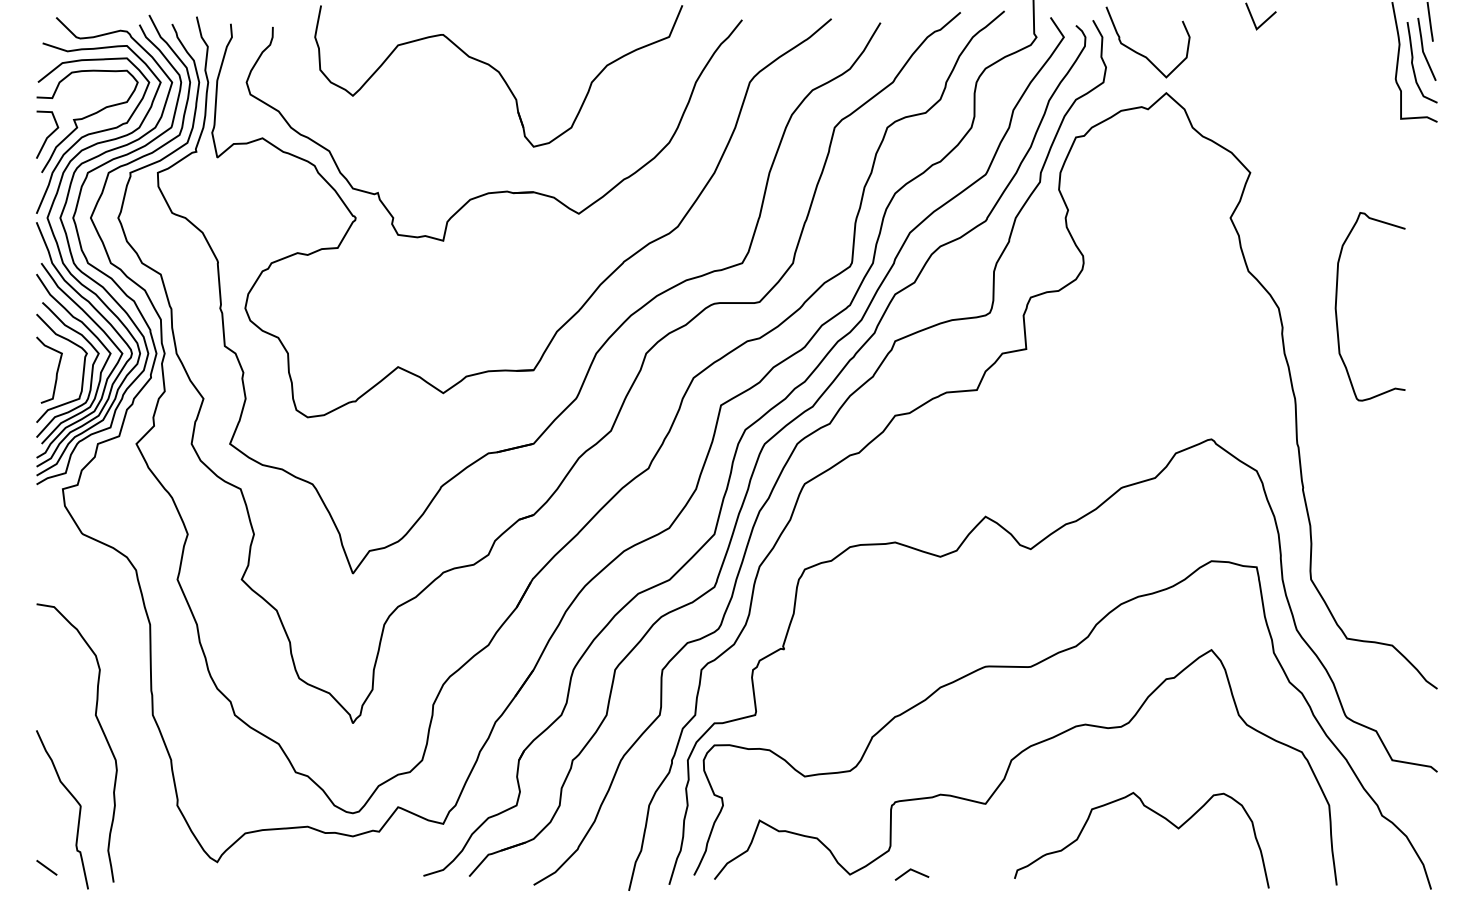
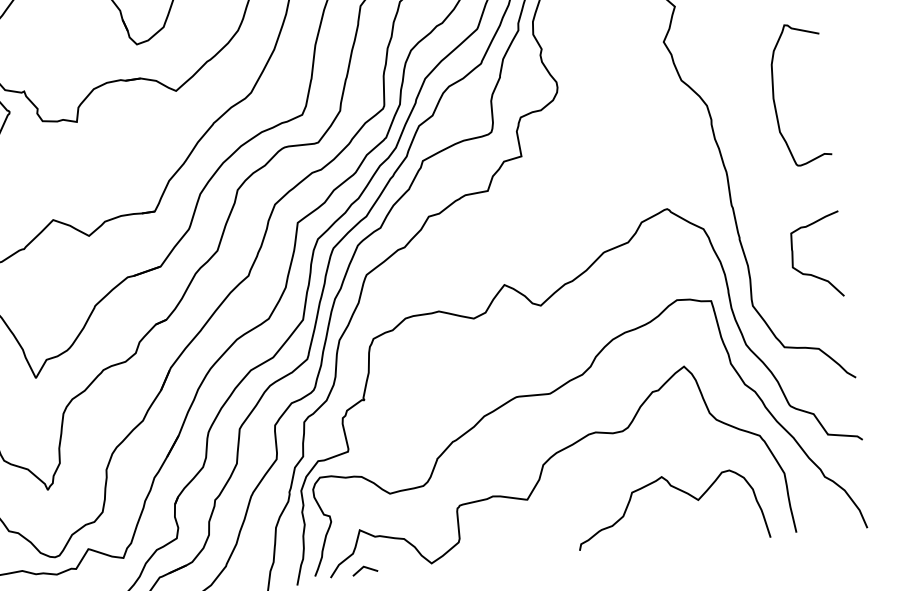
curve: (1337, 299) -> (774, 91), moved
curve: (1392, 545) -> (811, 273), added
curve: (1156, 814) -> (680, 491), moved
line: (912, 871) -> (365, 568), moved

